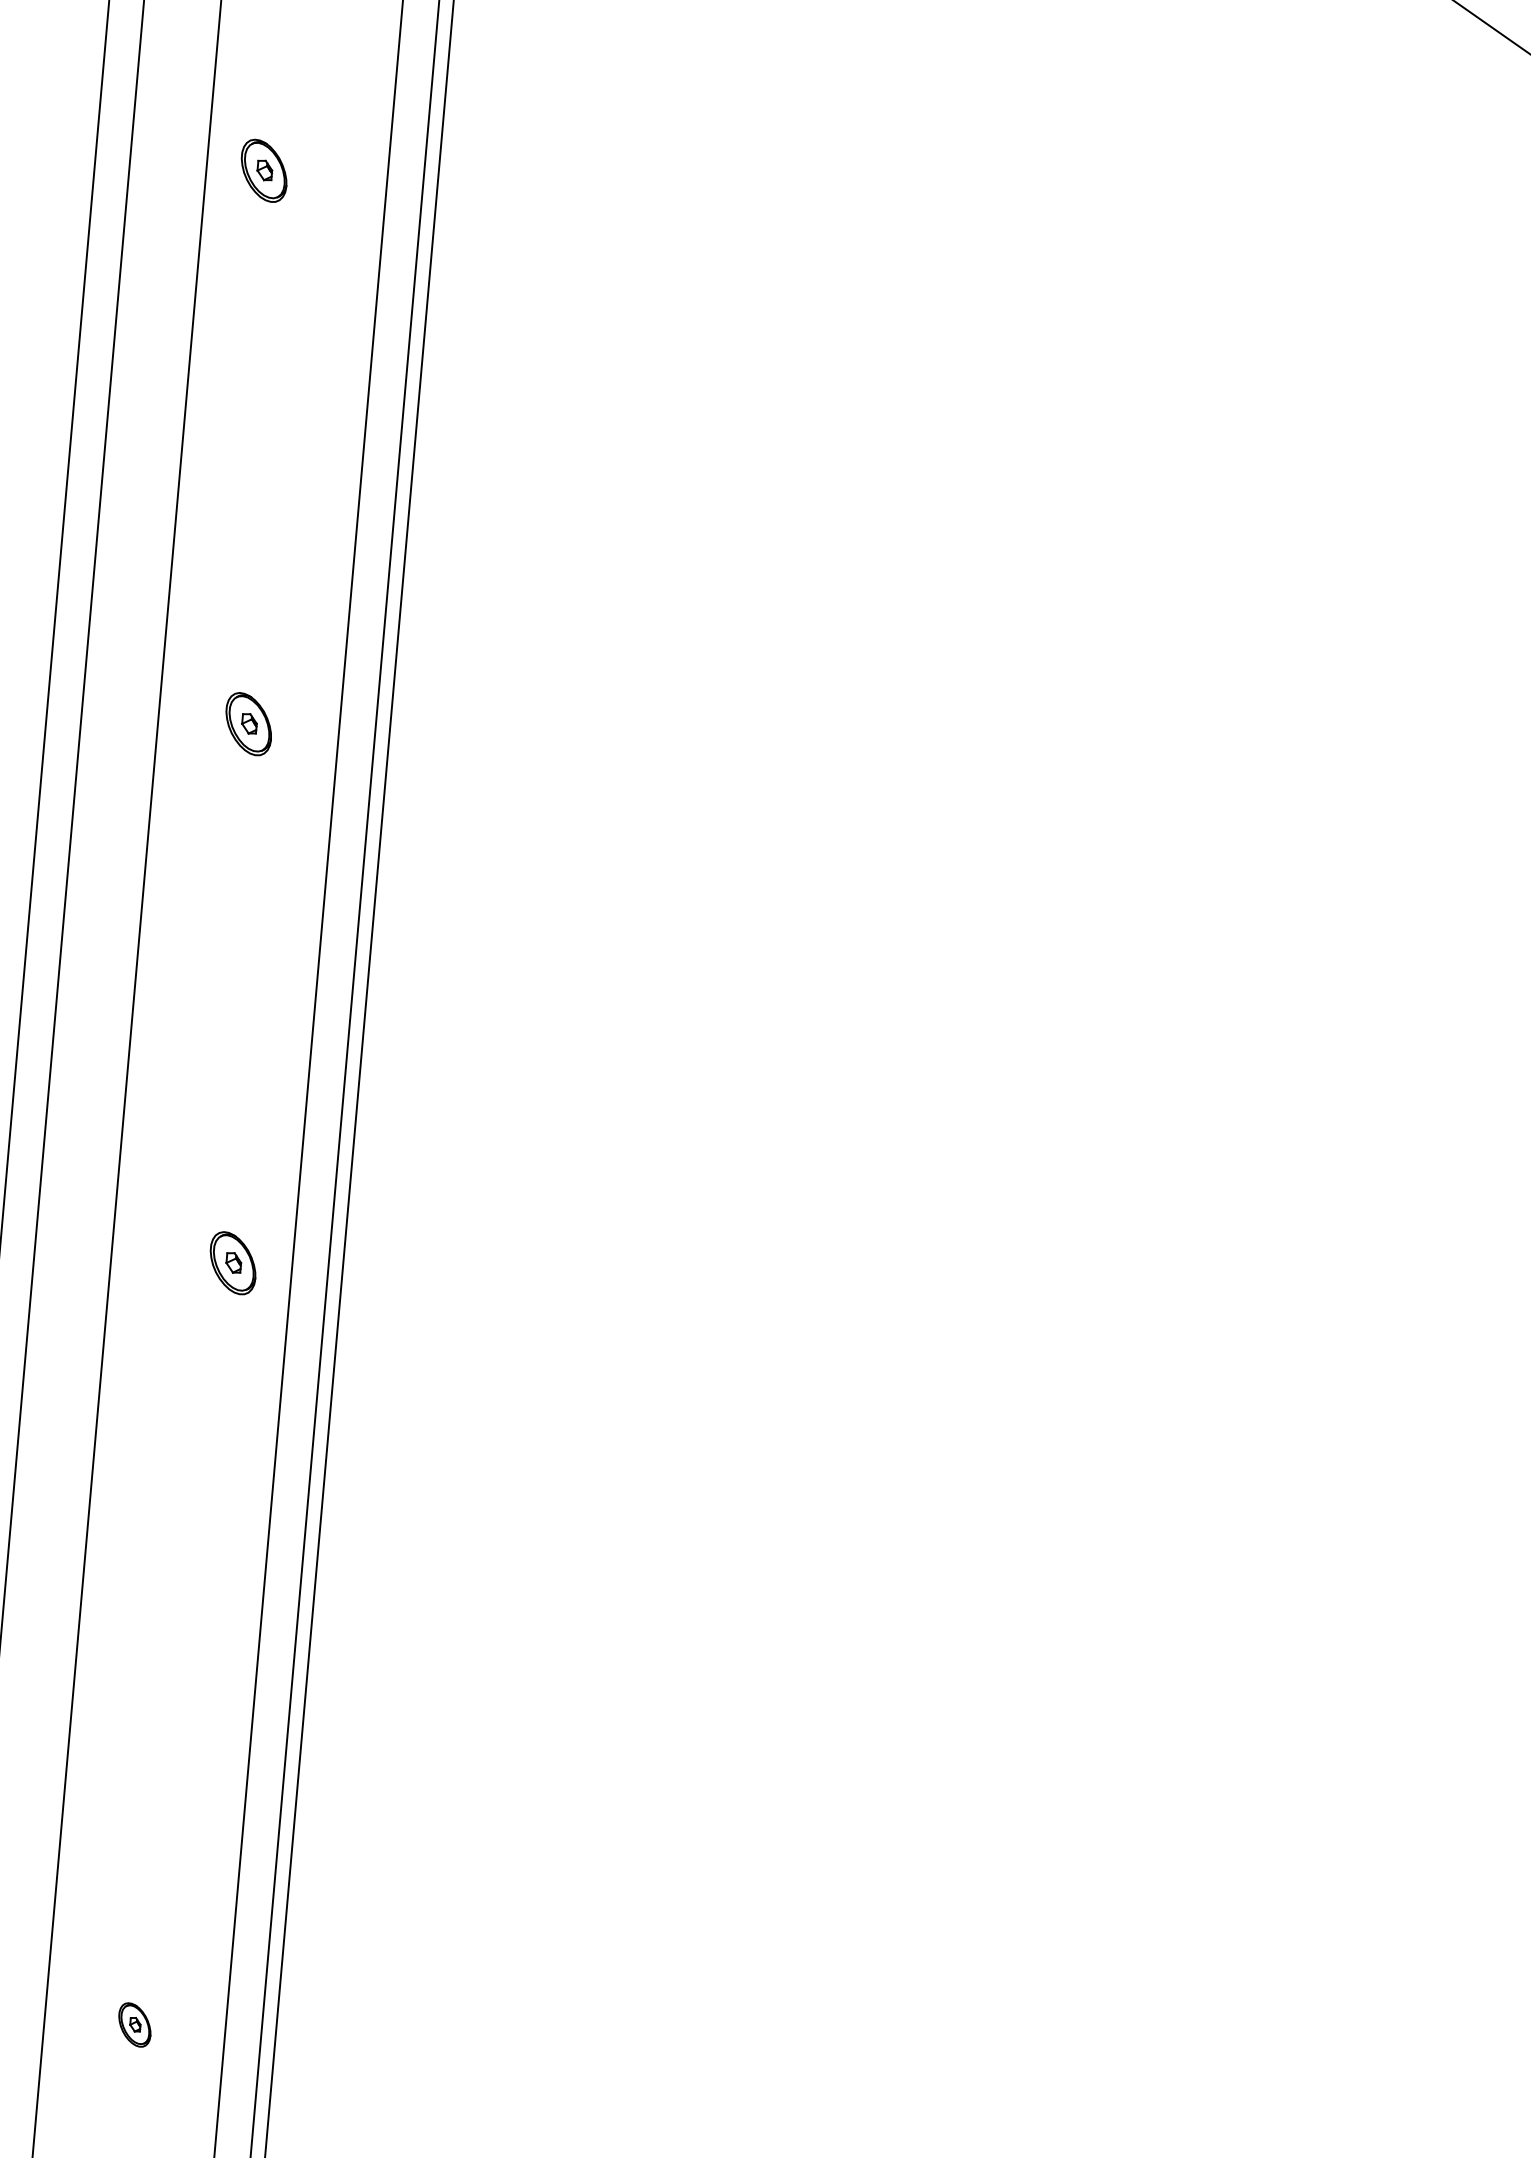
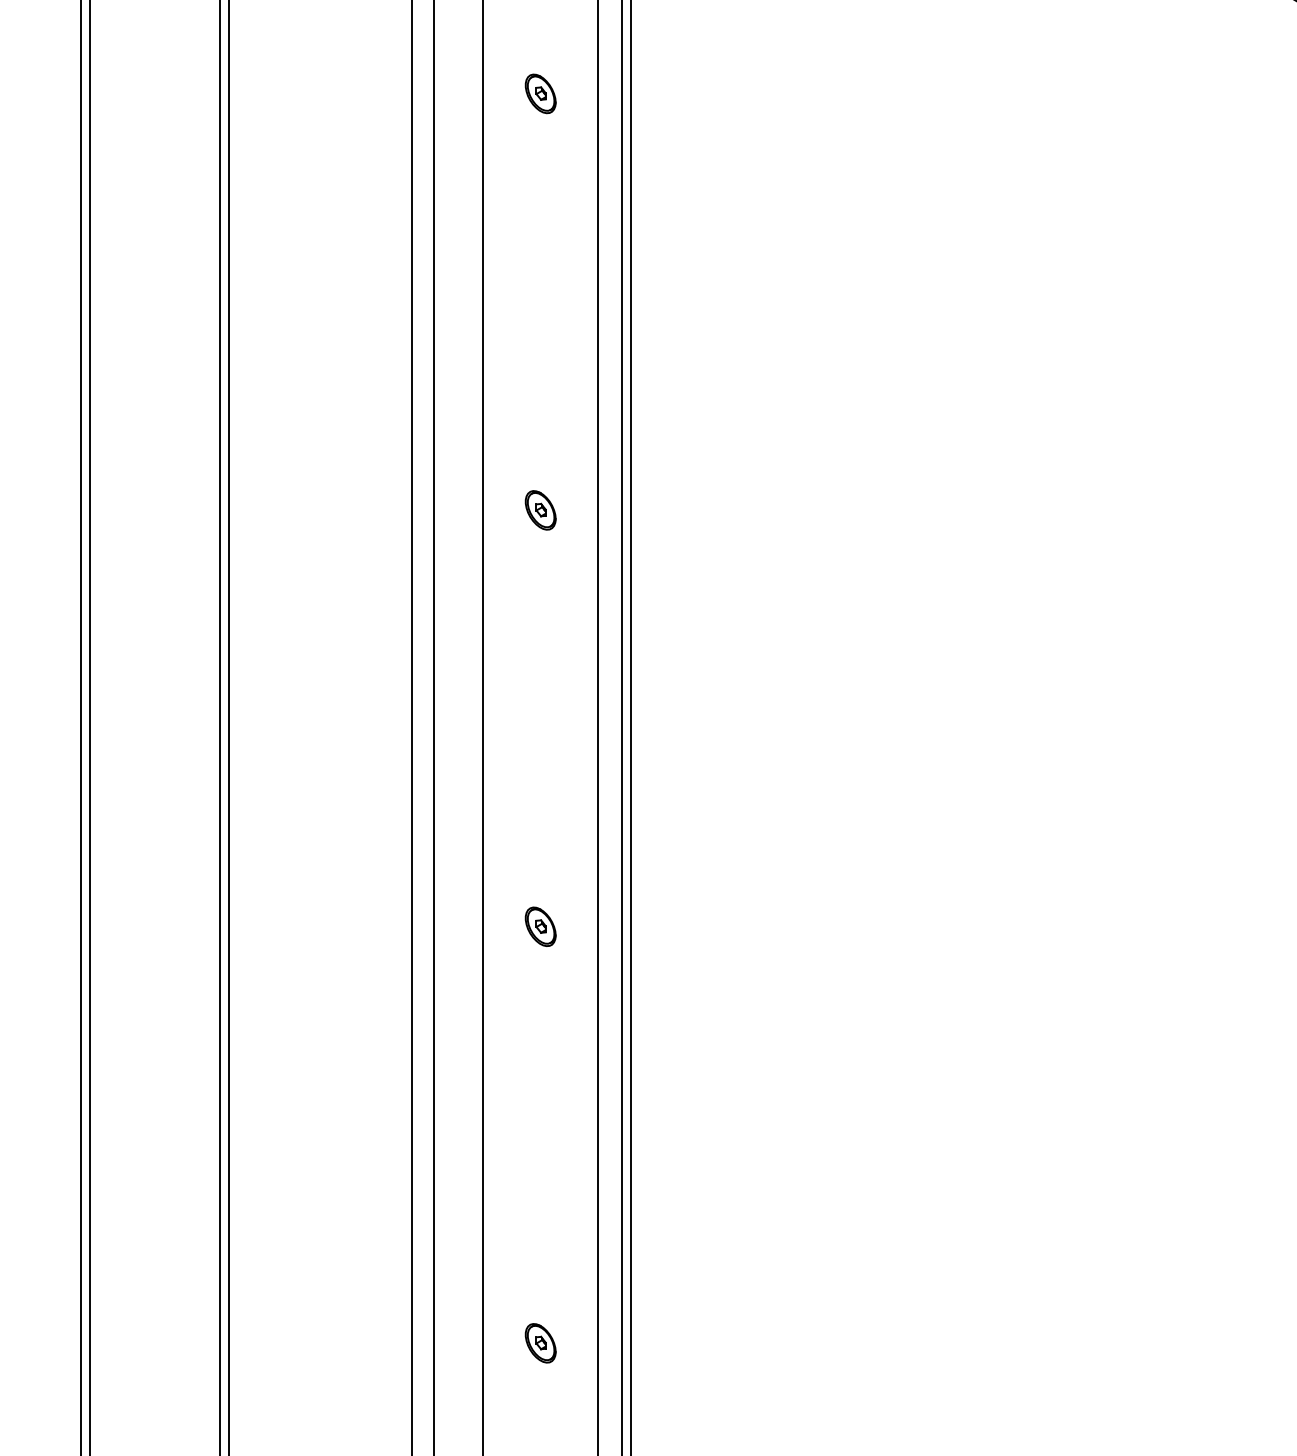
part: (263, 170) -> (540, 93), moved
part: (232, 1262) -> (540, 926), moved
part: (134, 2025) -> (540, 1343), size x1.43

